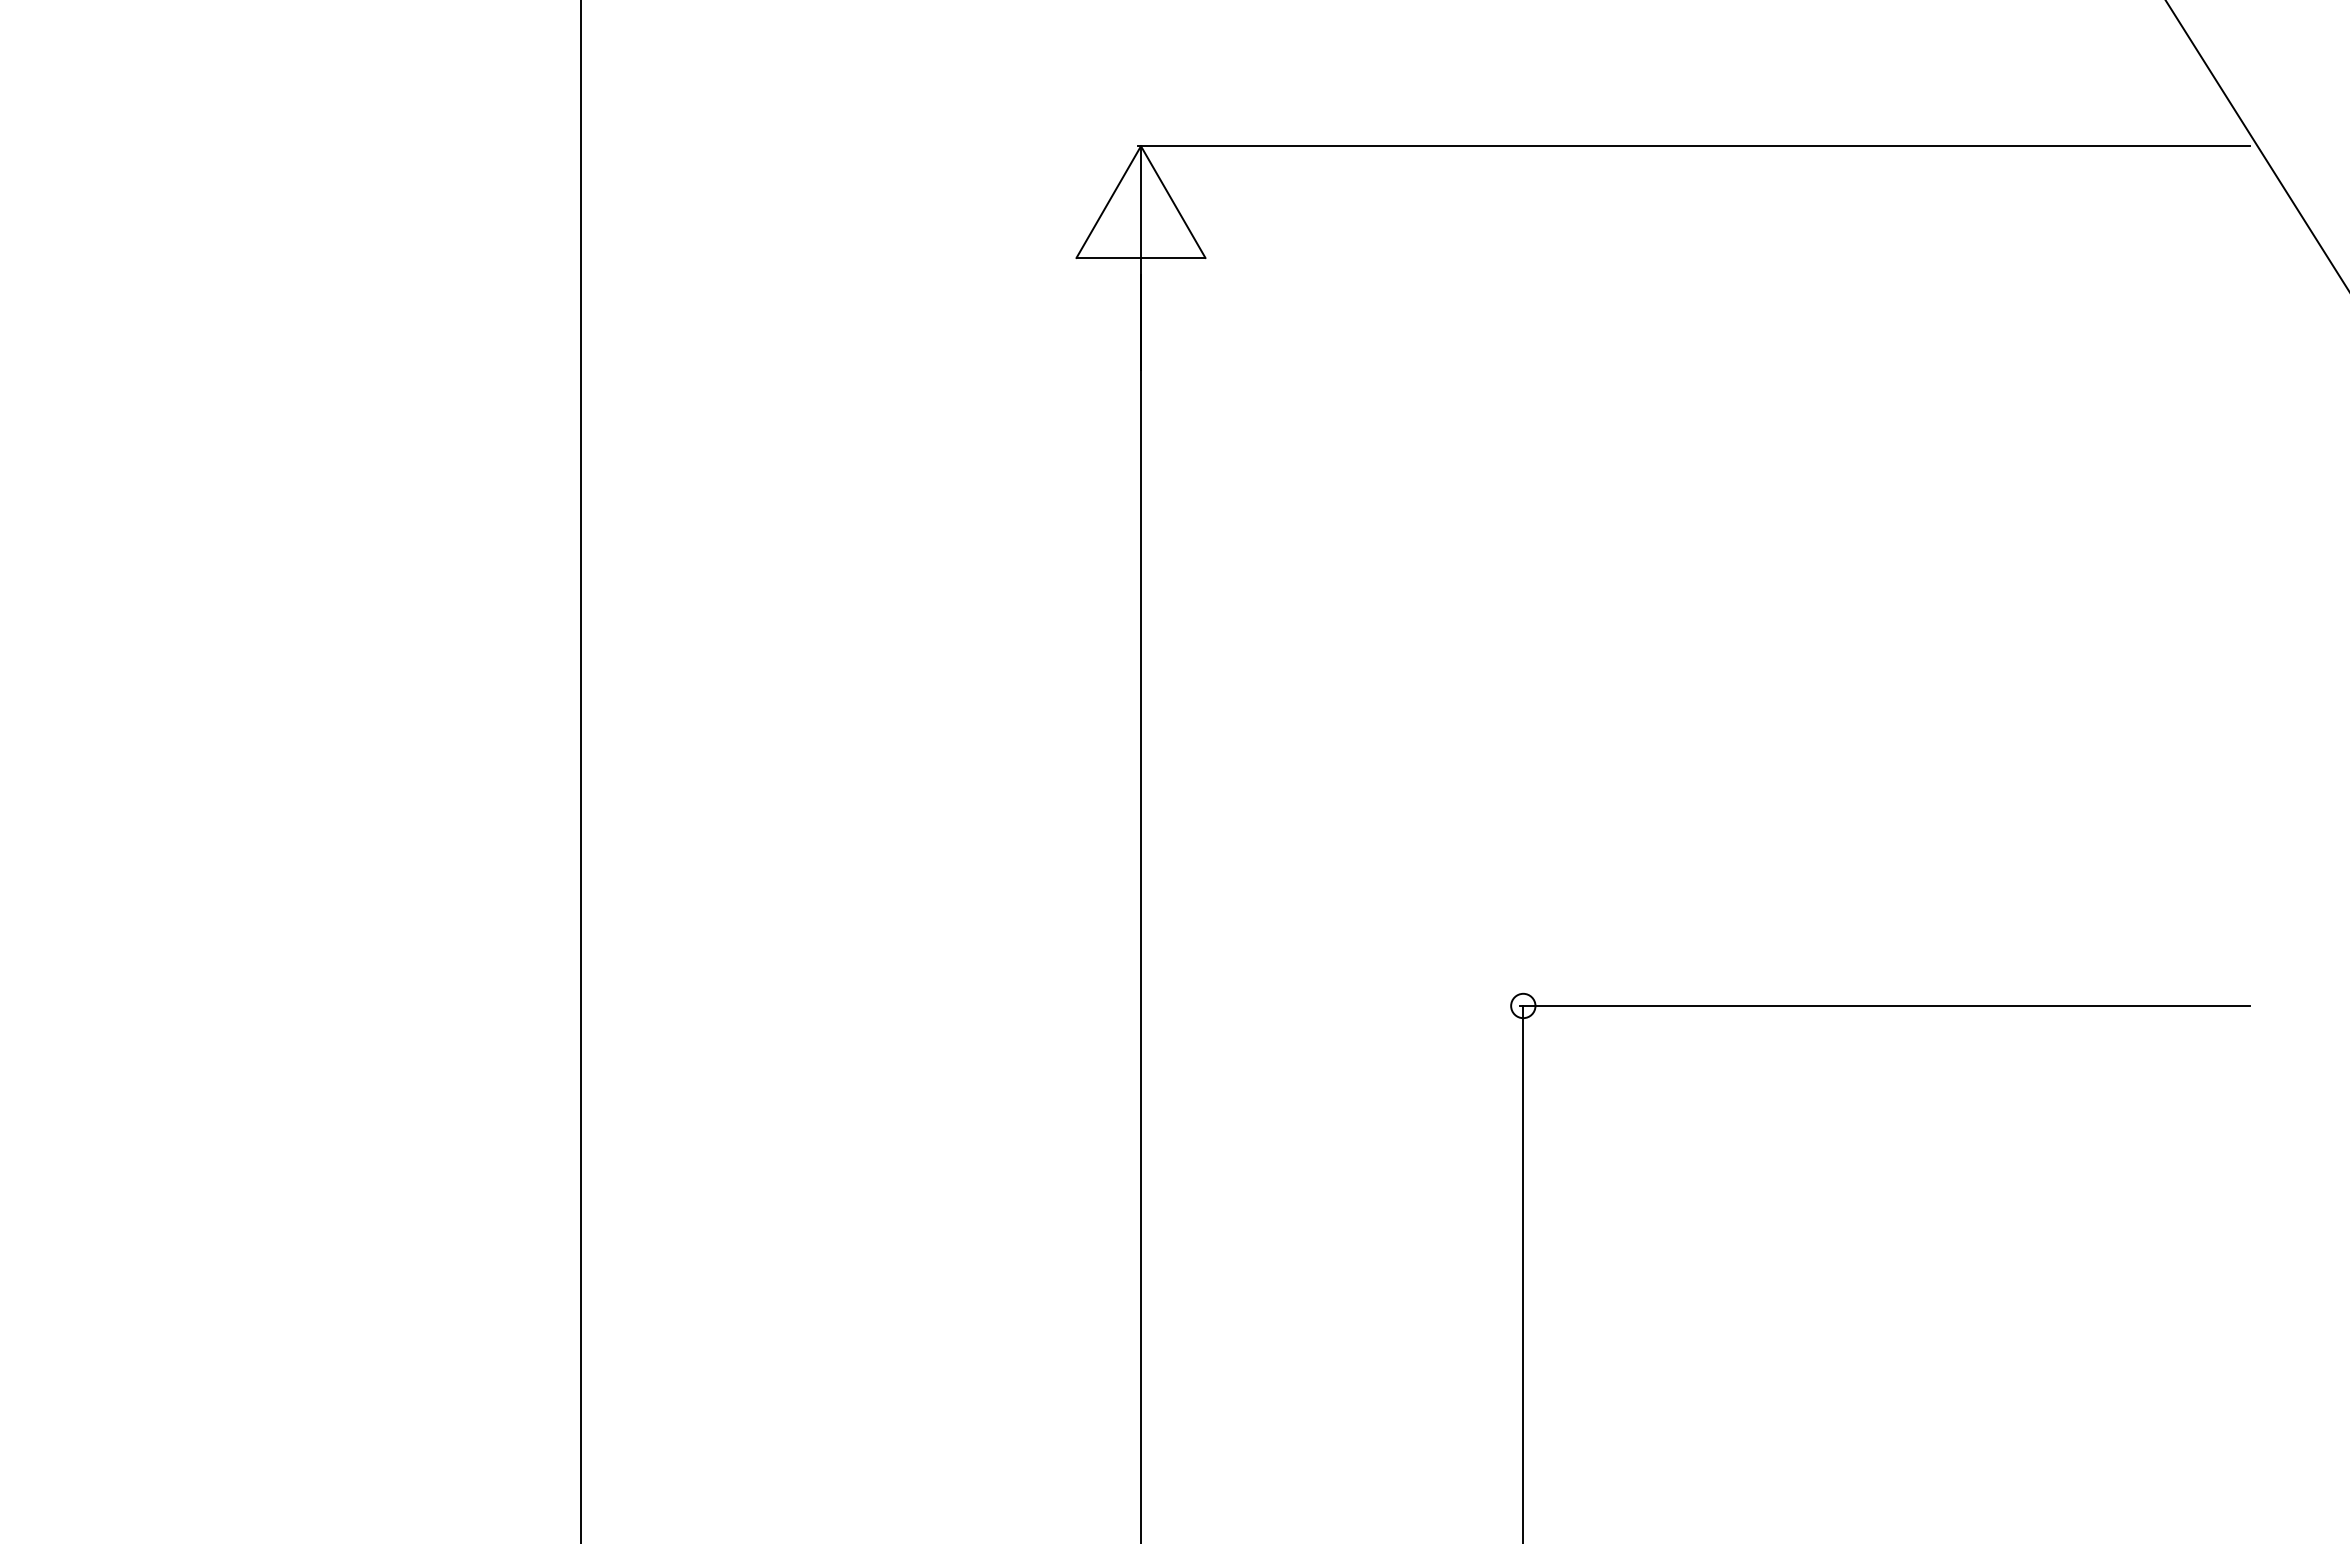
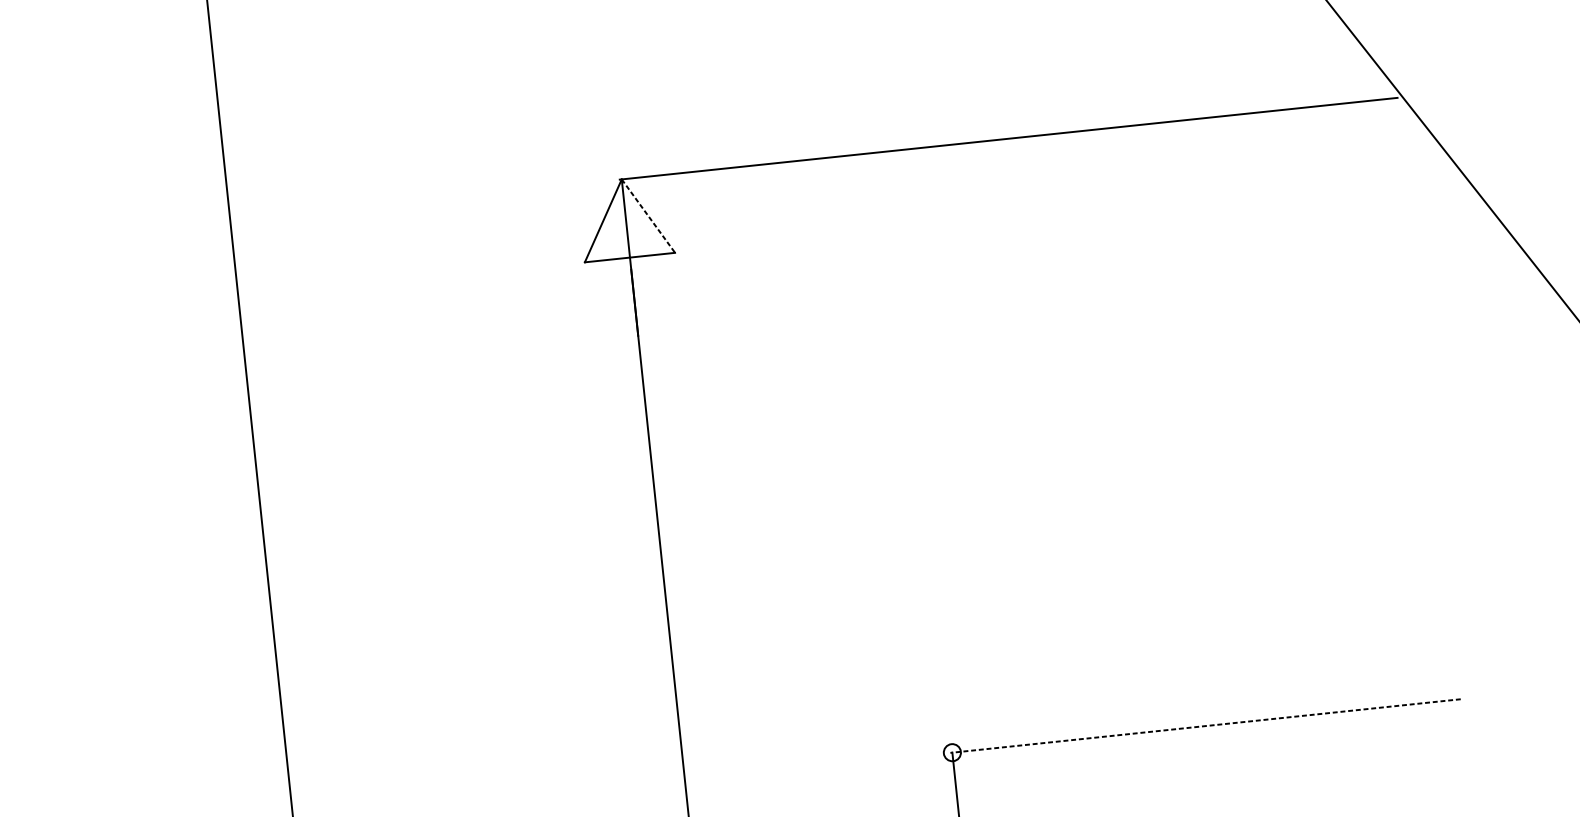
line: (1173, 202) -> (648, 216), solid -> dashed
line: (1885, 1005) -> (1205, 725), solid -> dashed

